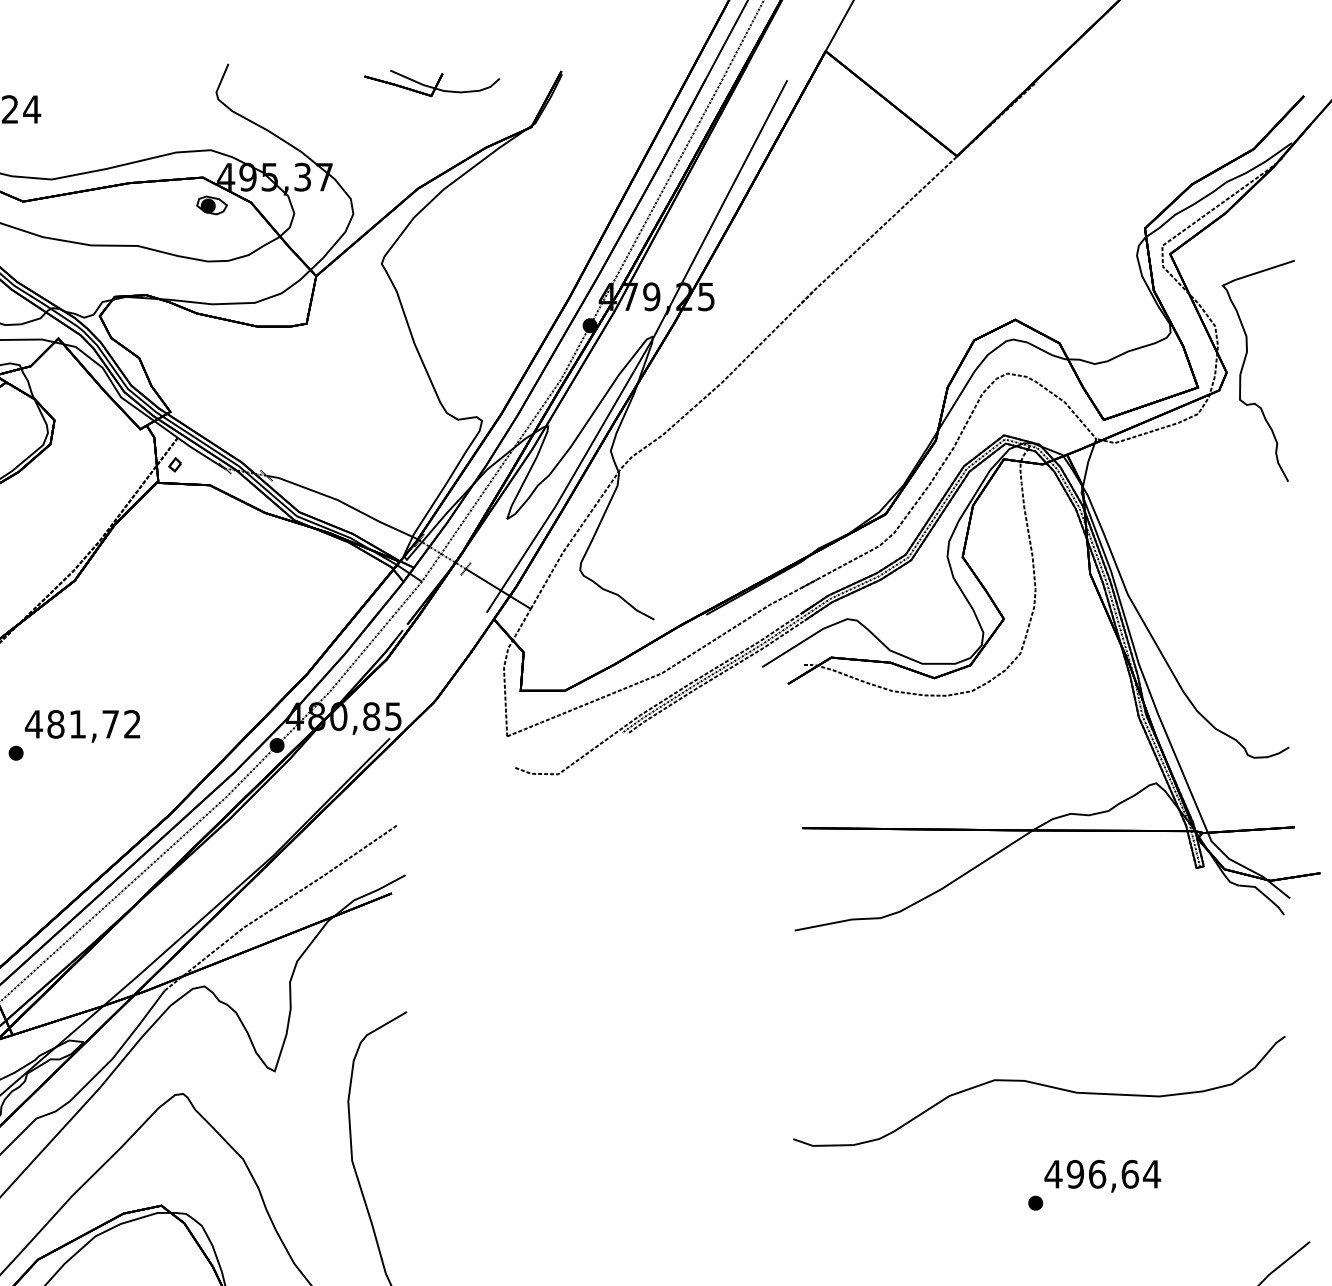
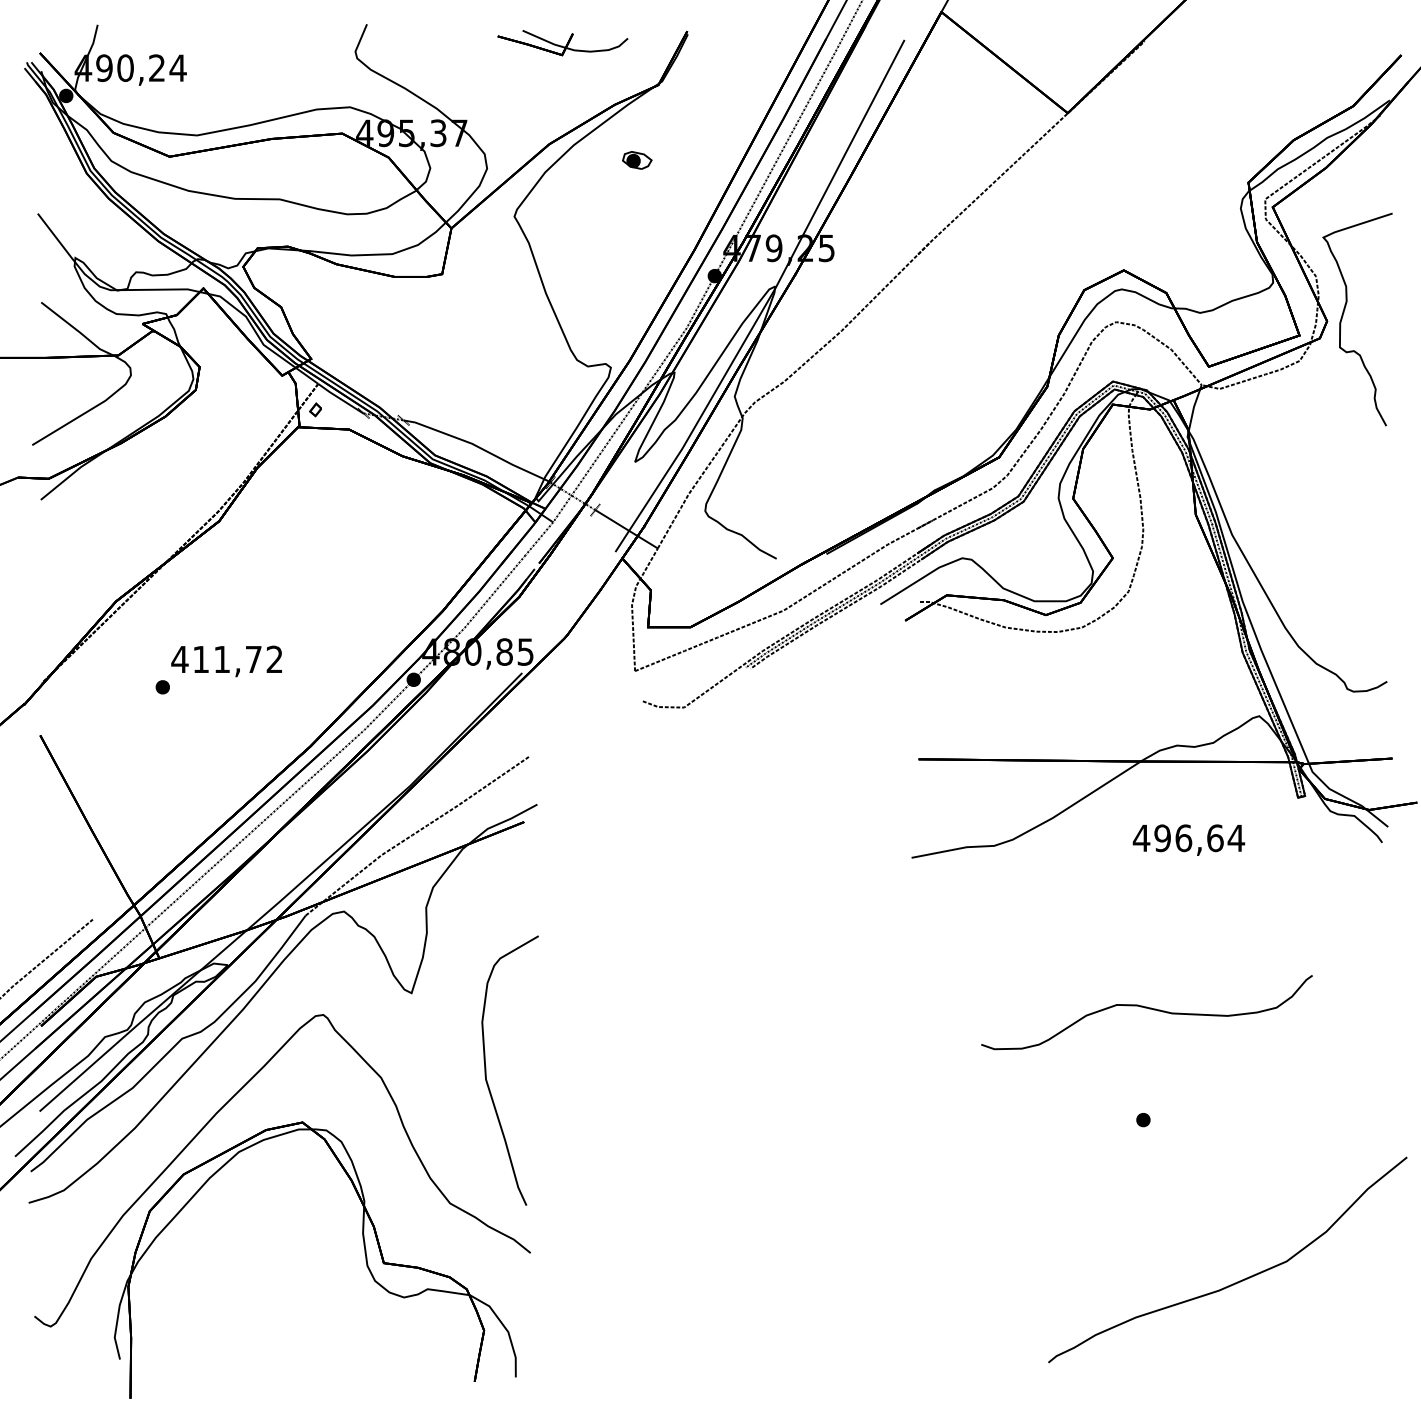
part: (212, 205) -> (637, 160), moved
text: (55, 724) -> (200, 659), 481,72 -> 411,72
part: (1038, 1091) -> (1146, 1012), size x0.7
text: (1102, 1175) -> (1188, 839), moved

